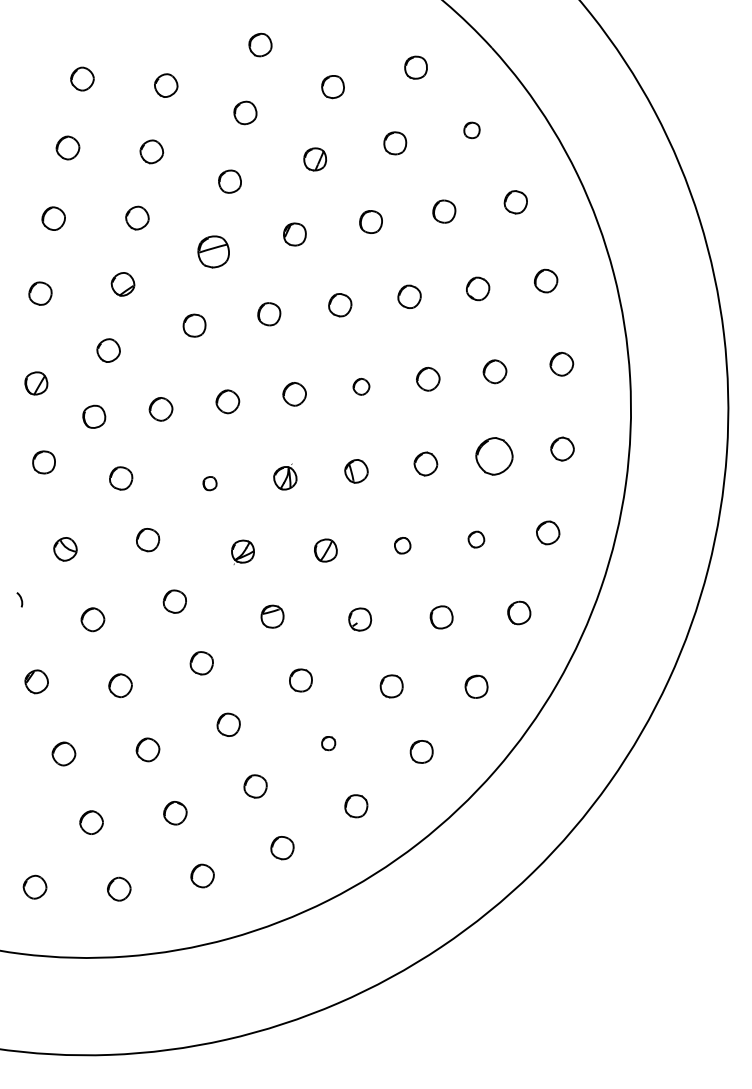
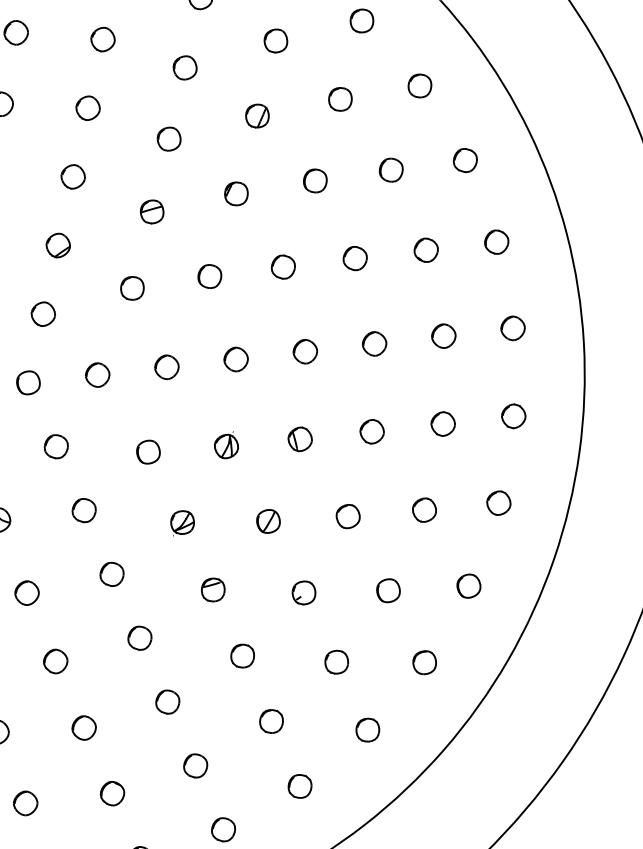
part: (471, 130) -> (419, 86), size x1.43
part: (213, 251) -> (152, 211), size x0.71
part: (361, 386) -> (305, 351), size x1.43
part: (494, 456) -> (443, 423), size x0.62
part: (209, 483) -> (147, 451), size x1.67
part: (476, 539) -> (424, 509), size x1.43
part: (402, 545) -> (347, 516), size x1.43
part: (328, 743) -> (271, 721), size x1.67

